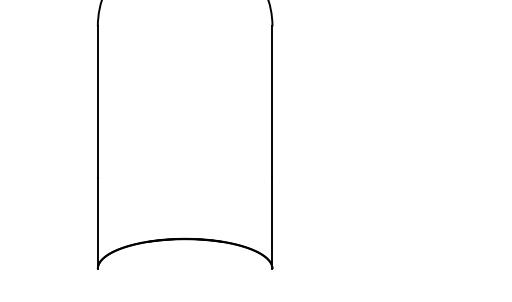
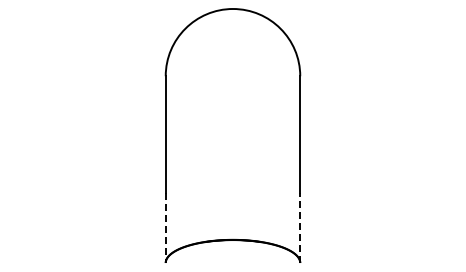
line: (272, 222) -> (300, 227), solid -> dashed
line: (97, 224) -> (165, 228), solid -> dashed

